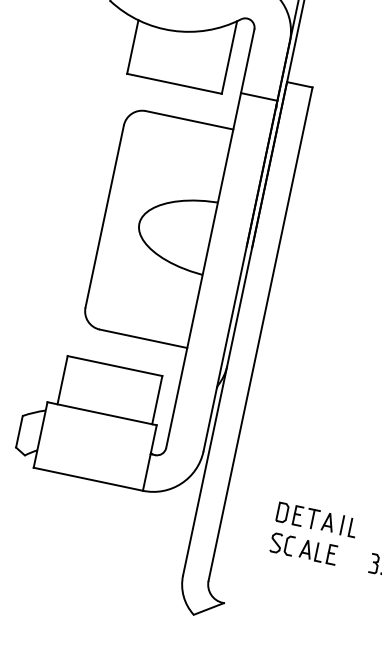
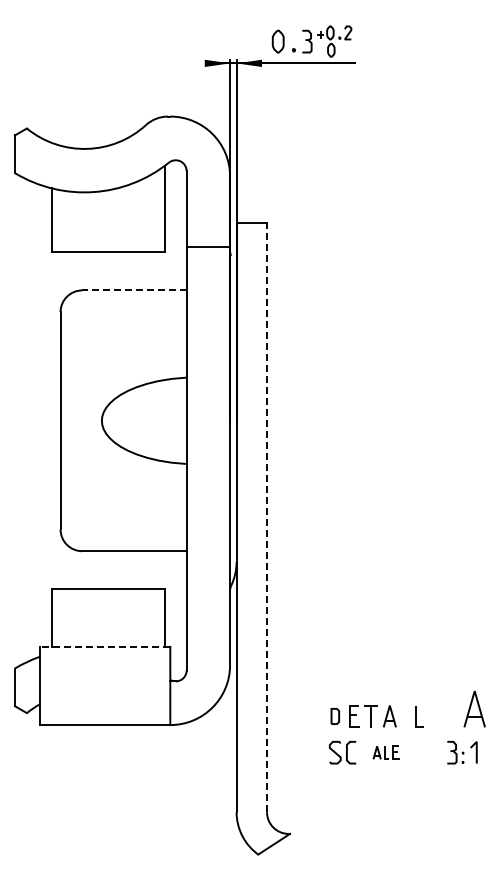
line: (188, 120) -> (133, 290), solid -> dashed
line: (261, 334) -> (267, 517), solid -> dashed
line: (101, 413) -> (104, 646), solid -> dashed
part: (282, 512) -> (335, 716), size x0.7
line: (341, 525) -> (405, 716), removed
part: (318, 551) -> (385, 752), size x0.6

